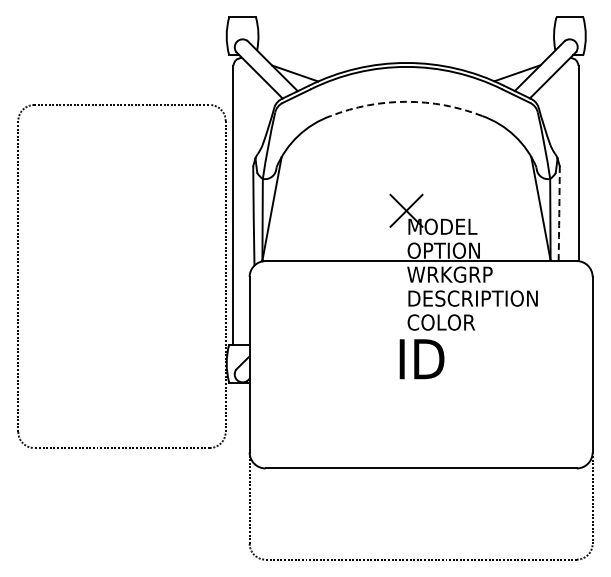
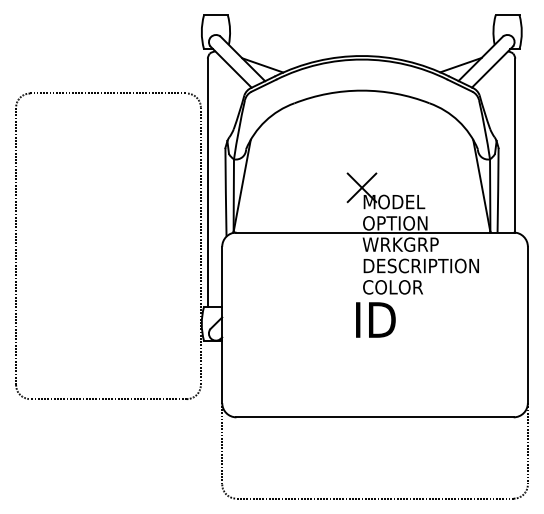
arc: (406, 101) -> (362, 90), dashed -> solid
arc: (559, 213) -> (498, 190), dashed -> solid

